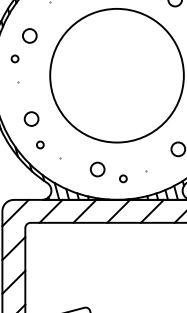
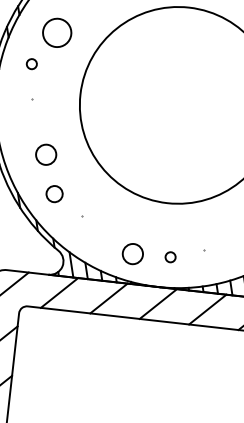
circle: (29, 35) -> (56, 32), size x1.4
circle: (40, 144) -> (55, 193), size x1.6
circle: (97, 169) -> (132, 253), moved

